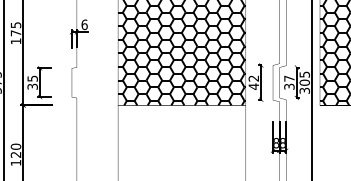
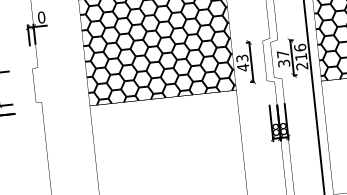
text: (84, 24) -> (41, 17), 6 -> 0
text: (254, 78) -> (243, 58), 42 -> 43
text: (304, 82) -> (300, 56), 305 -> 216

